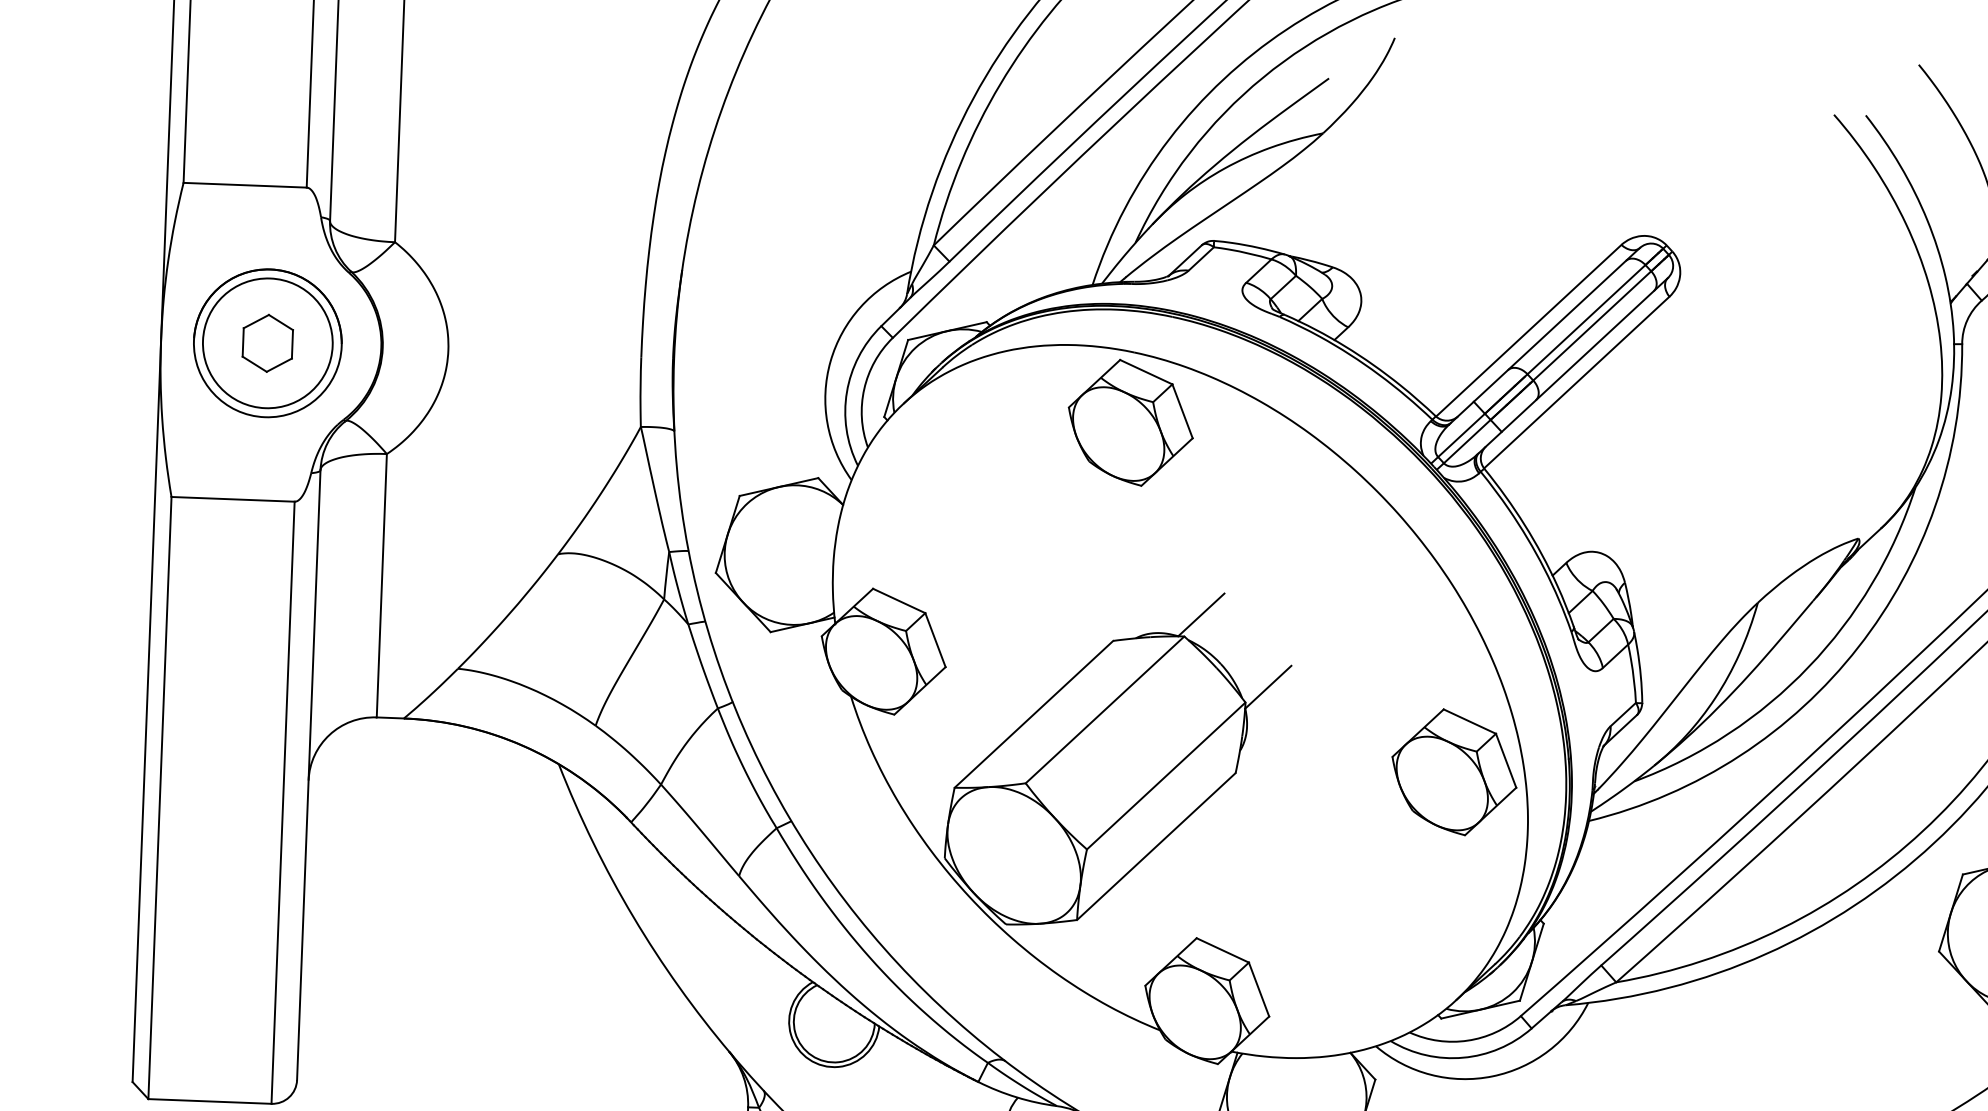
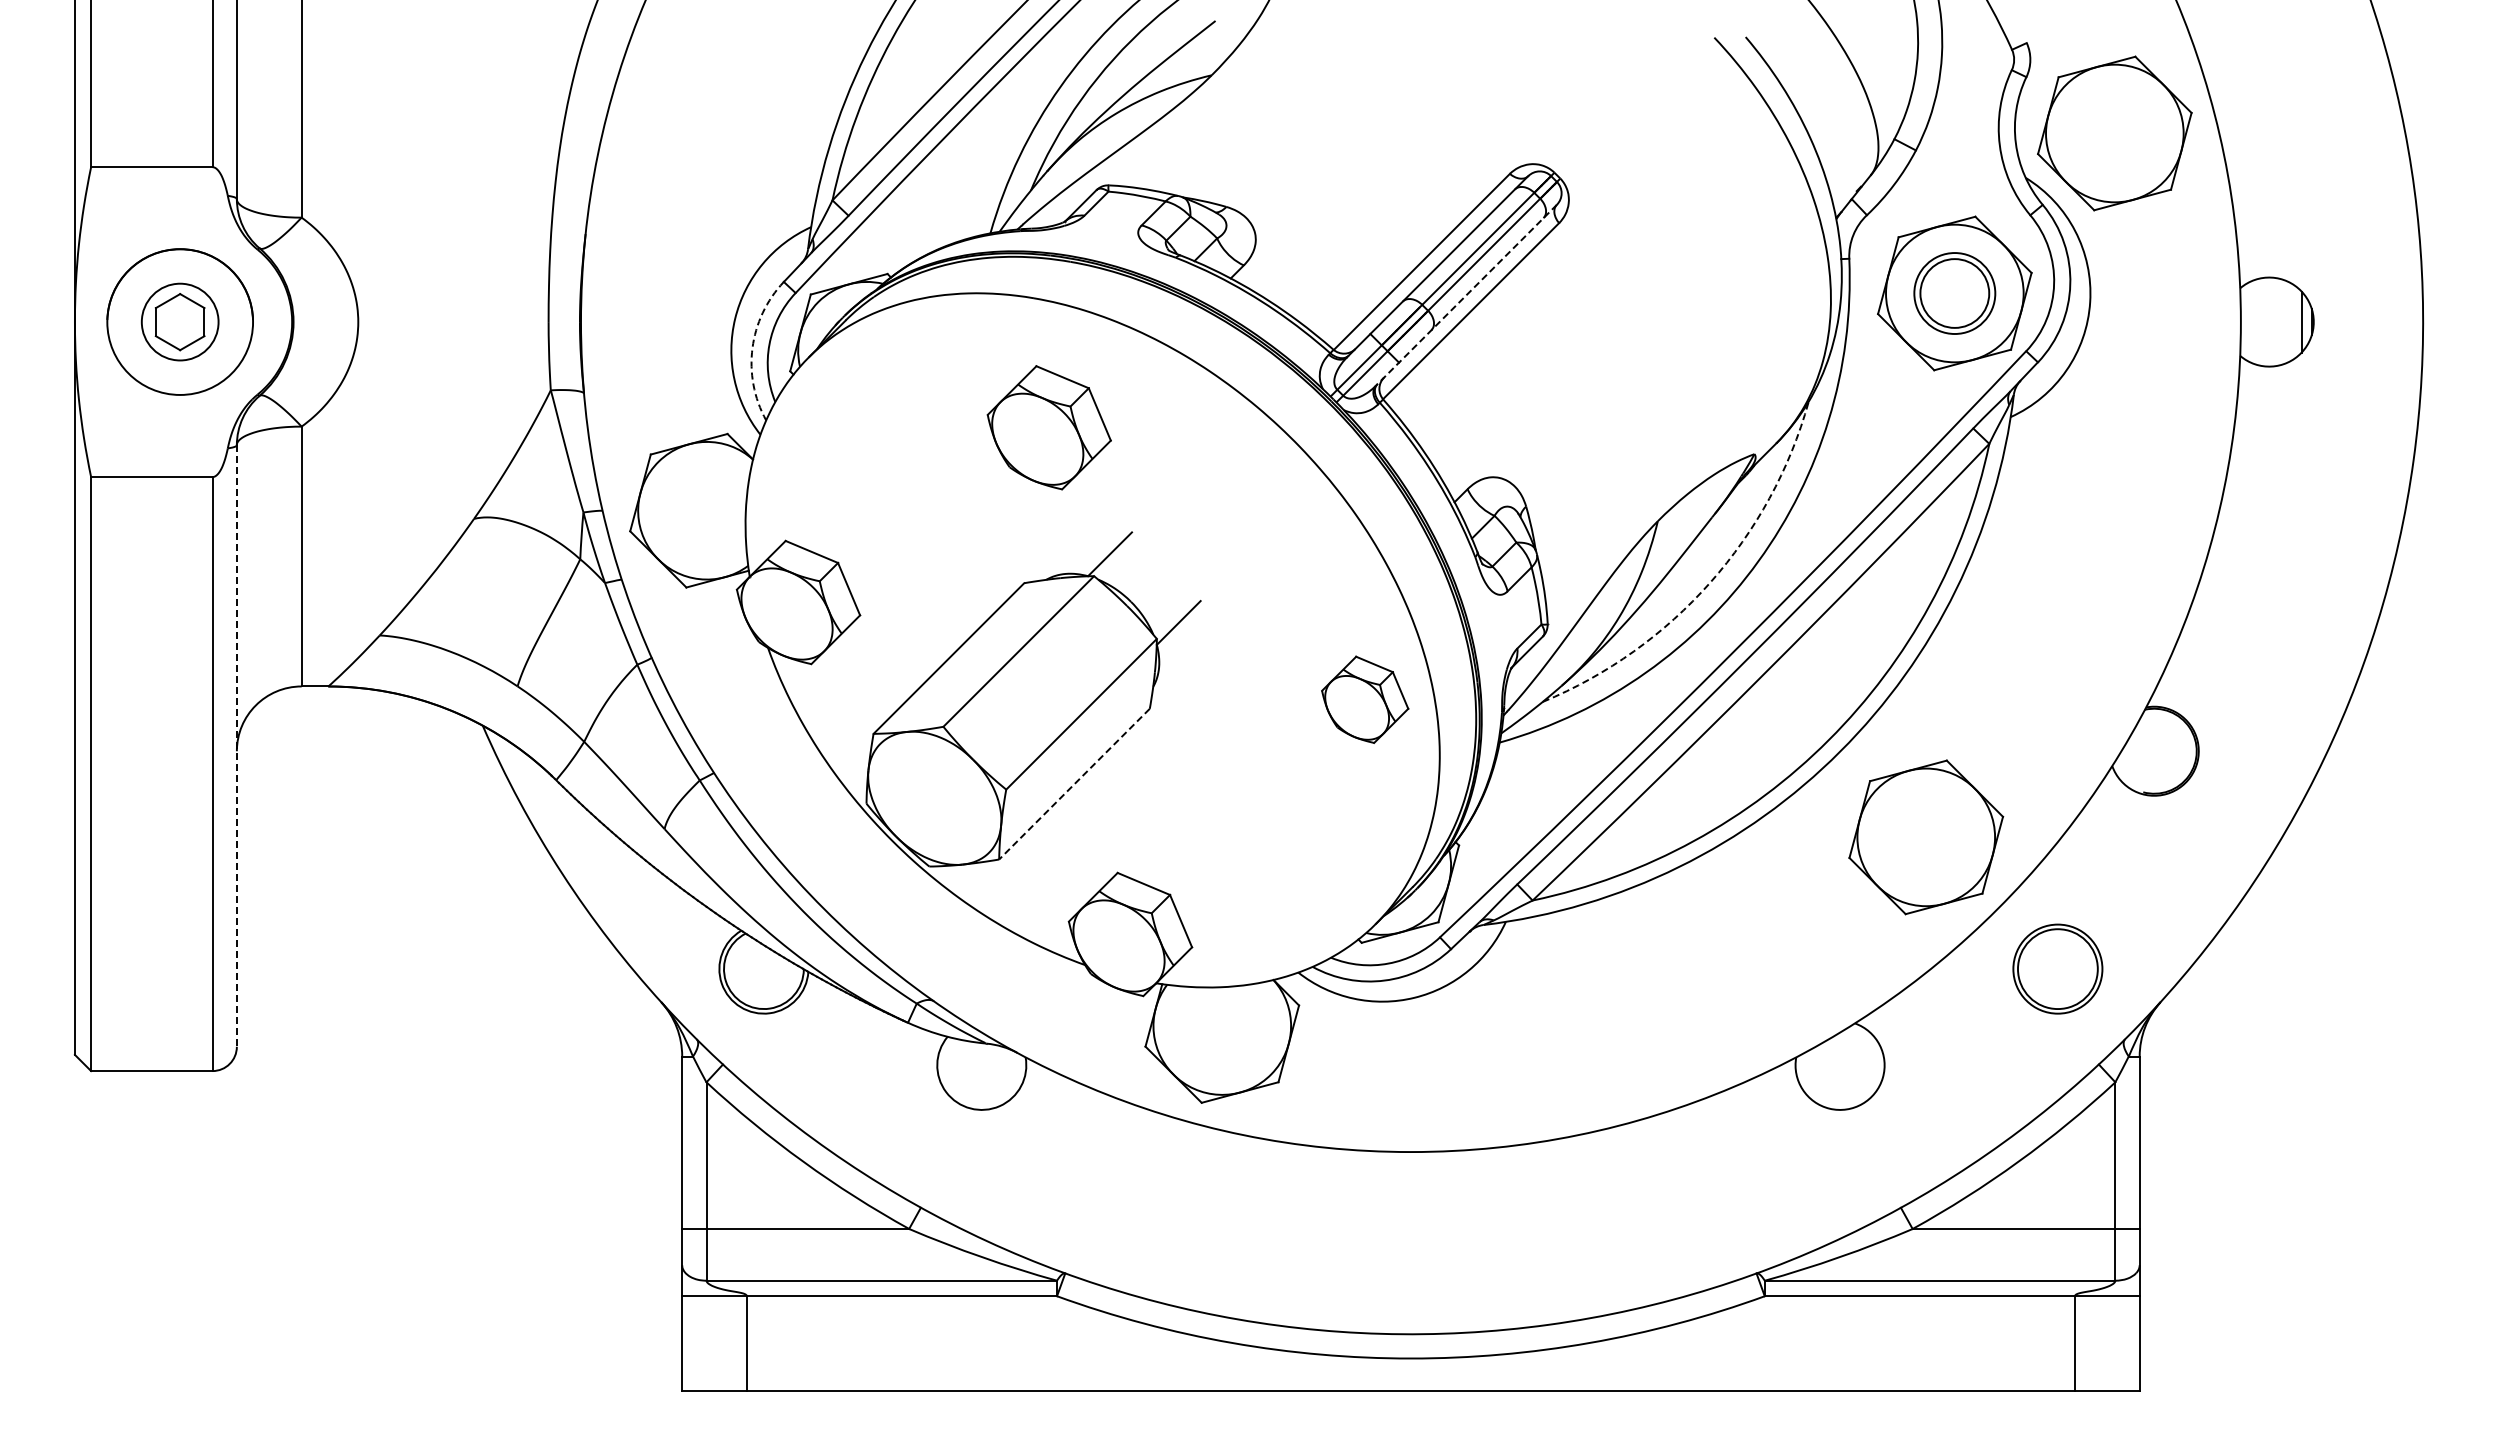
circle: (268, 343) -> (180, 322), size x0.6
line: (1572, 366) -> (1466, 295), solid -> dashed
arc: (846, 392) -> (752, 348), solid -> dashed
part: (1130, 422) -> (1048, 427), moved
arc: (1808, 666) -> (1710, 582), solid -> dashed
part: (1453, 772) -> (1364, 699), size x0.7
line: (308, 774) -> (236, 745), solid -> dashed
line: (1156, 846) -> (1074, 784), solid -> dashed

